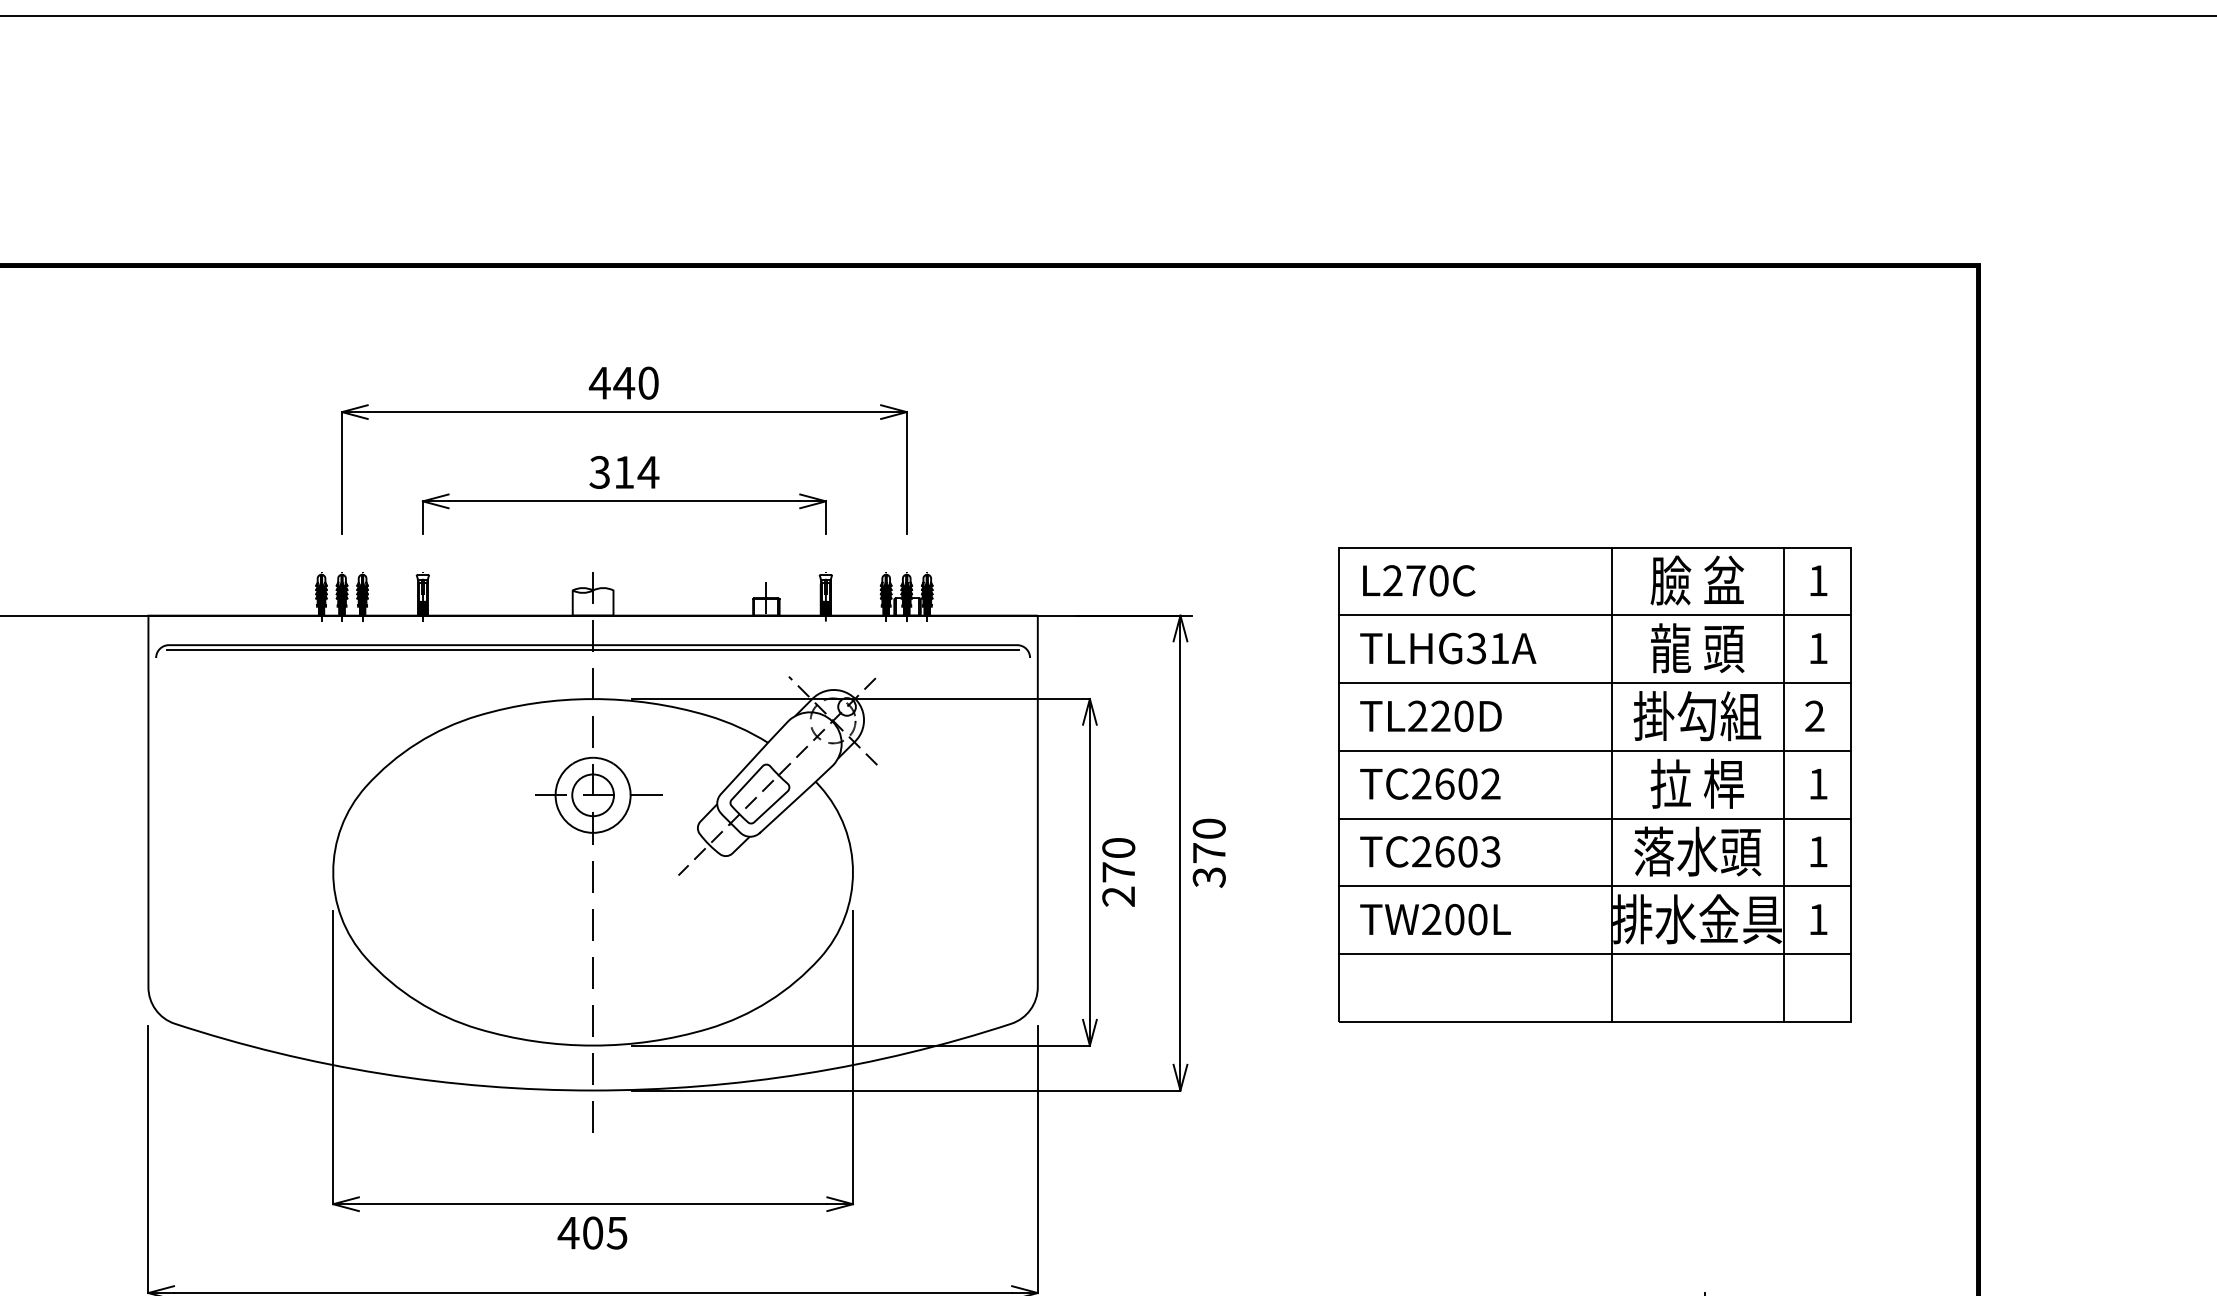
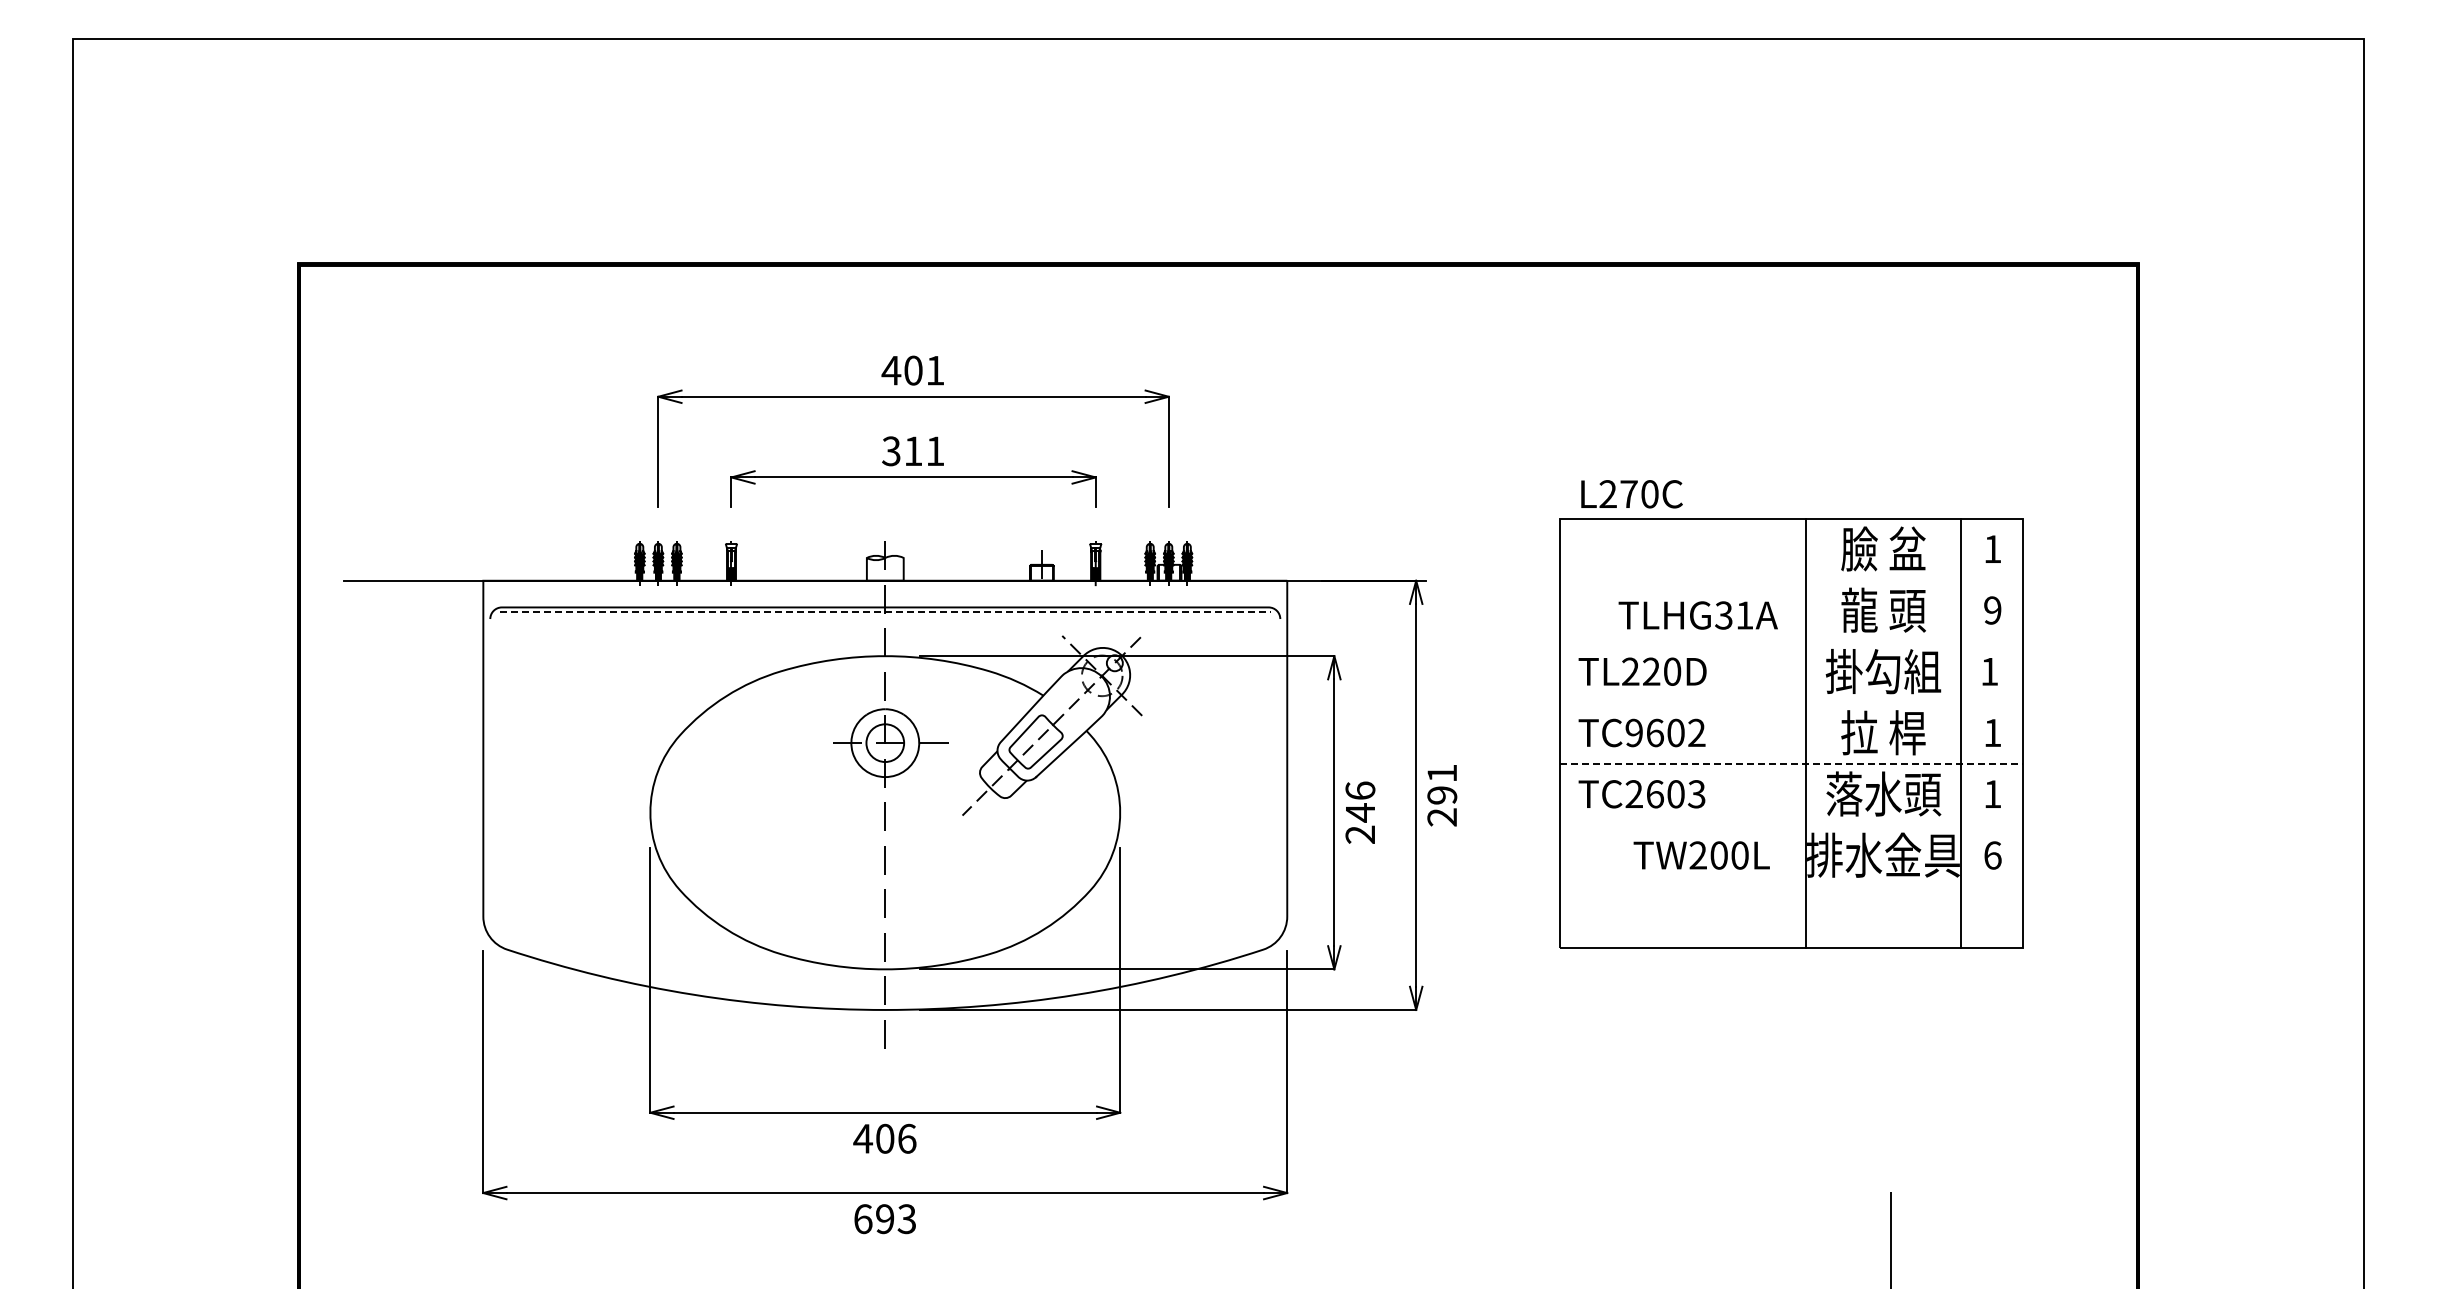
text: (635, 383) -> (923, 370), 440 -> 401
text: (648, 471) -> (935, 450), 314 -> 311
text: (1418, 581) -> (1631, 494), moved
line: (1594, 615) -> (1790, 580), removed
text: (1447, 648) -> (1697, 615), moved
text: (1818, 648) -> (1992, 610), 1 -> 9
line: (593, 650) -> (885, 612), solid -> dashed
line: (1594, 682) -> (1790, 641), removed
text: (1814, 716) -> (1989, 671), 2 -> 1
line: (1594, 750) -> (1790, 702), removed
text: (1420, 784) -> (1633, 733), TC2602 -> TC9602
line: (1595, 818) -> (1791, 764), solid -> dashed
text: (1209, 853) -> (1442, 795), 370 -> 291
text: (1118, 859) -> (1360, 801), 270 -> 246
line: (1594, 886) -> (1790, 825), removed
text: (1435, 919) -> (1701, 855), moved
text: (1818, 919) -> (1992, 855), 1 -> 6
line: (1594, 953) -> (1790, 886), removed
text: (616, 1232) -> (906, 1138), 405 -> 406

